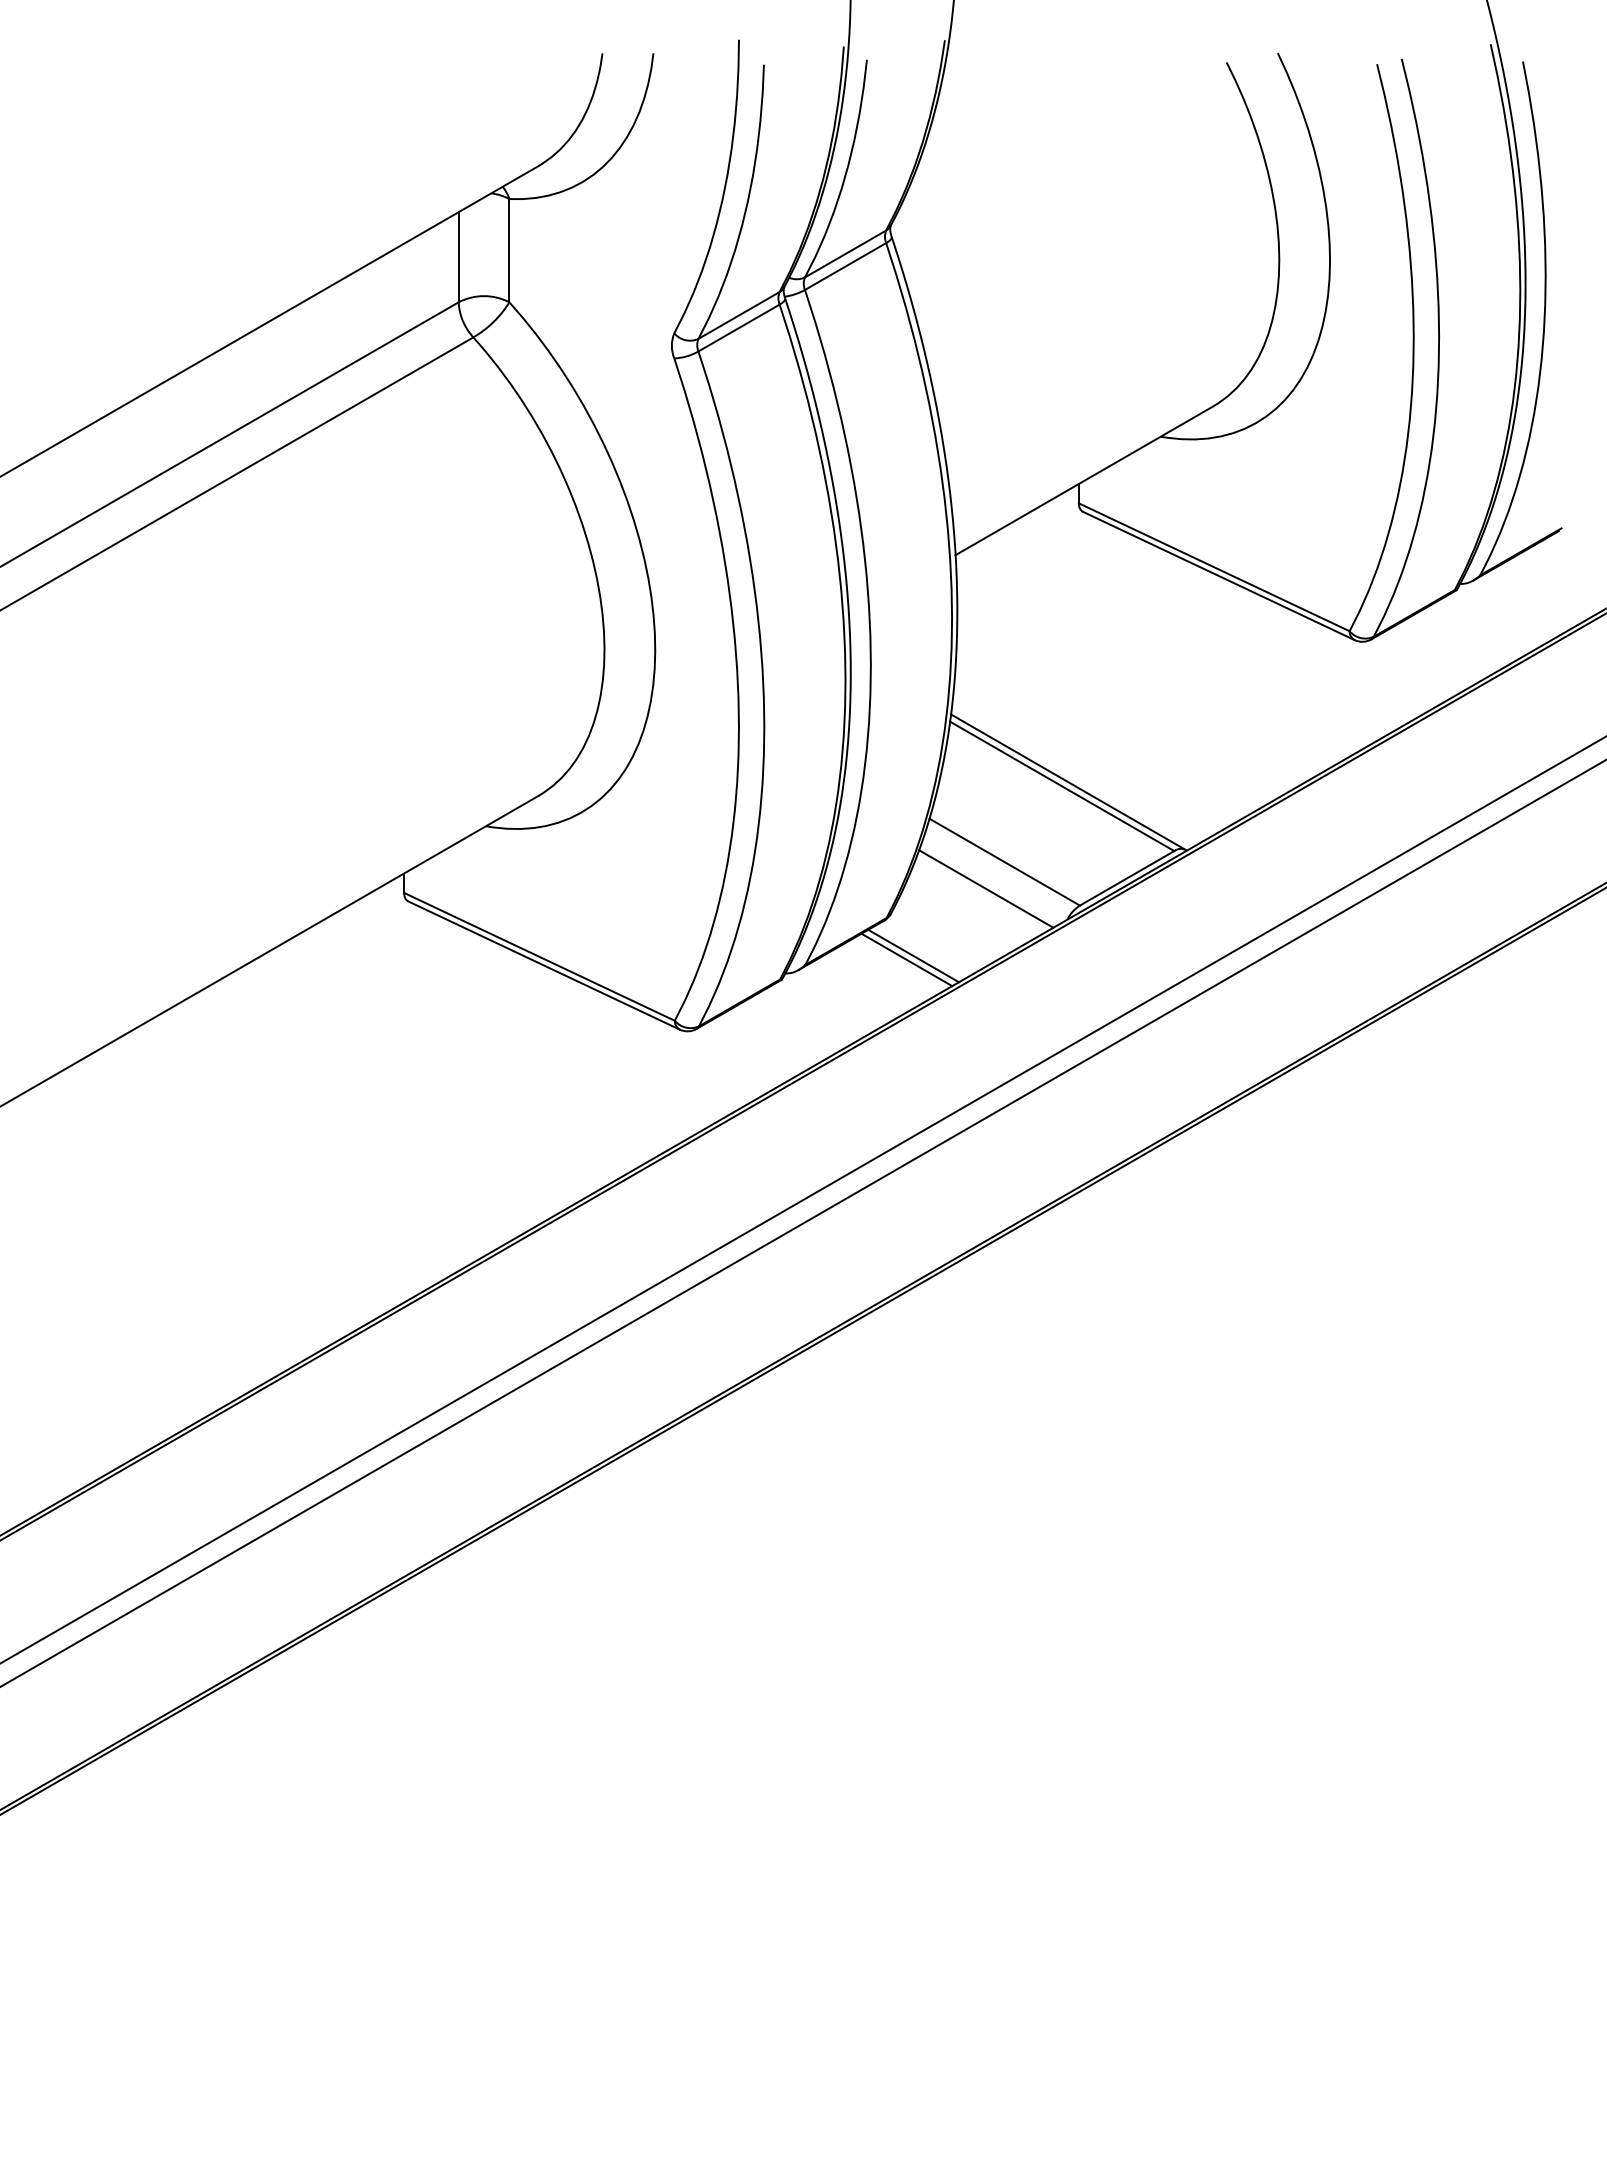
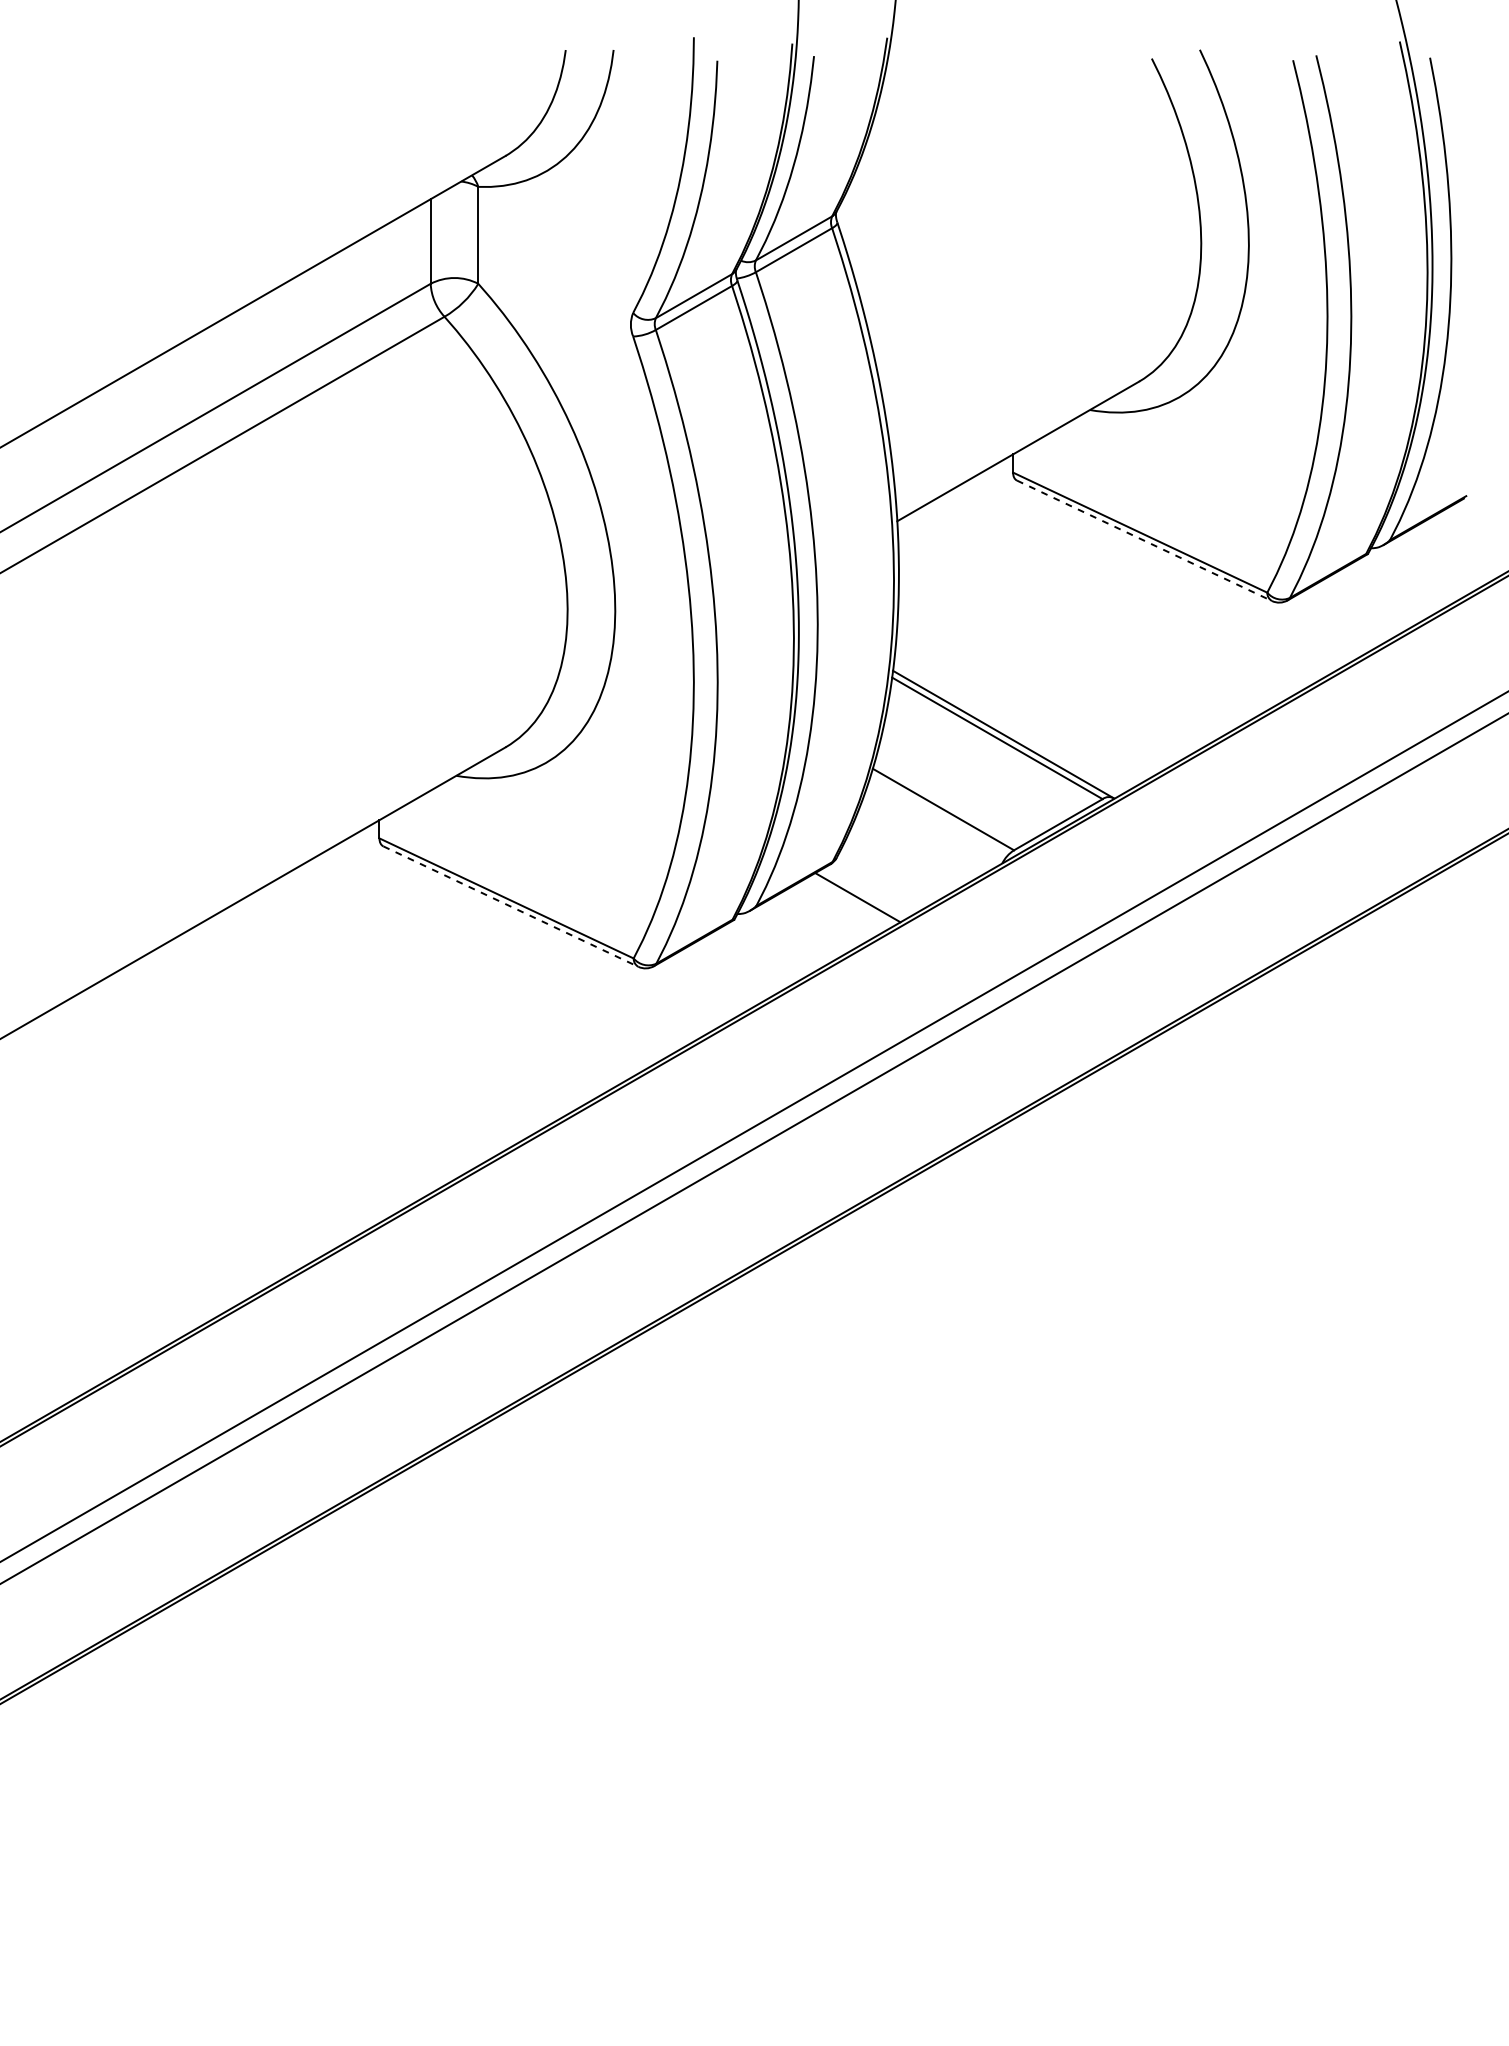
line: (1219, 576) -> (1145, 541), solid -> dashed
line: (986, 888) -> (926, 834), removed
line: (906, 959) -> (851, 900), removed
line: (544, 965) -> (511, 906), solid -> dashed

